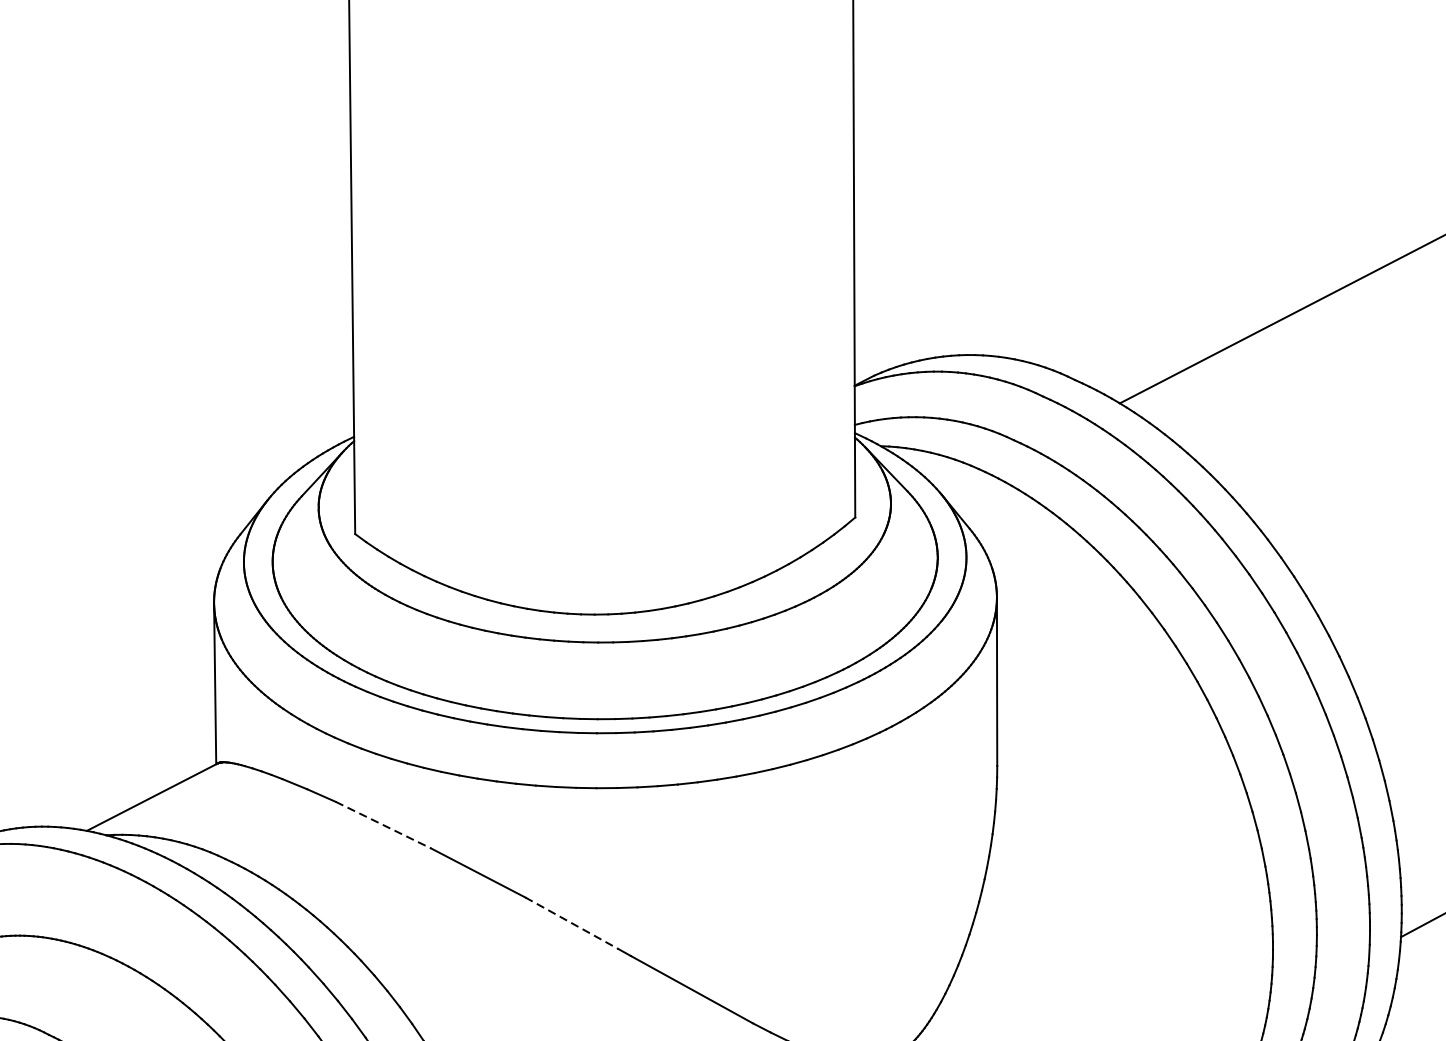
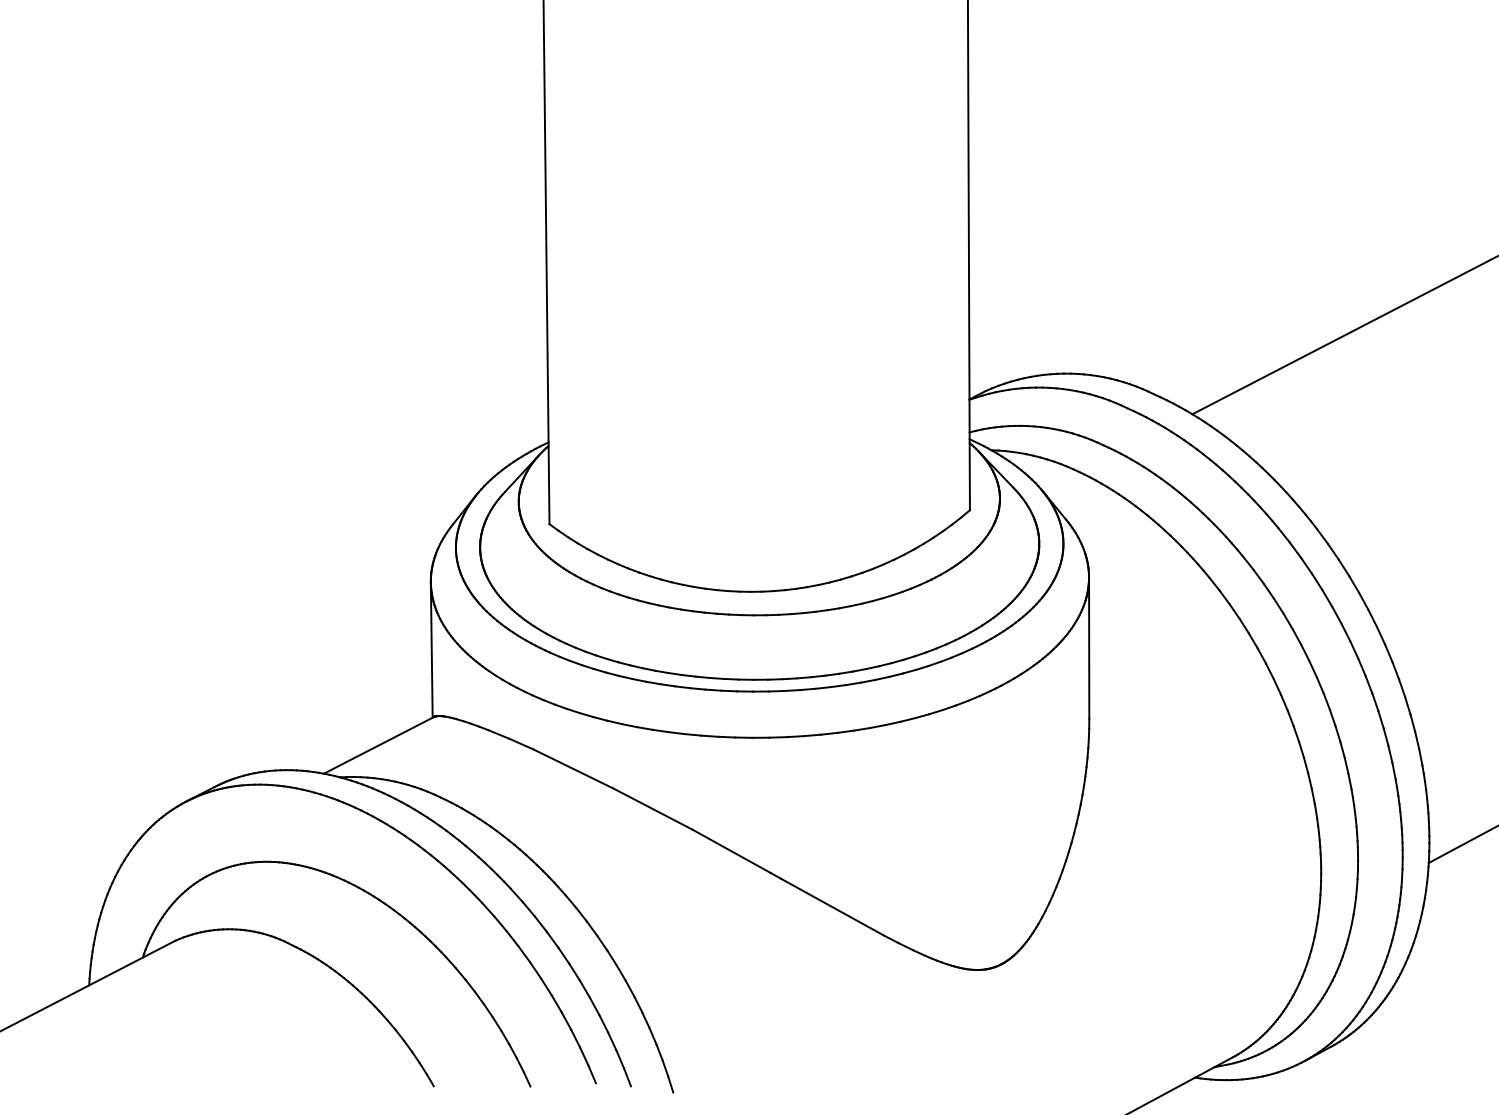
line: (383, 824) -> (573, 768), dashed -> solid
line: (571, 923) -> (731, 851), dashed -> solid

